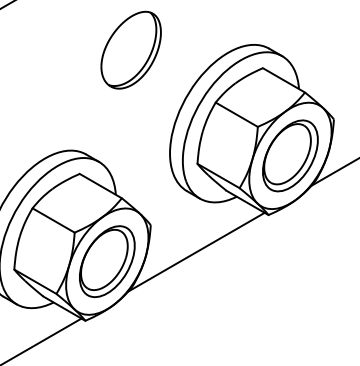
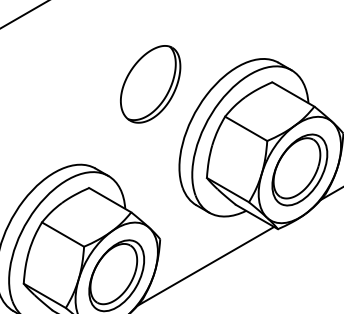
part: (130, 49) -> (149, 83), moved

